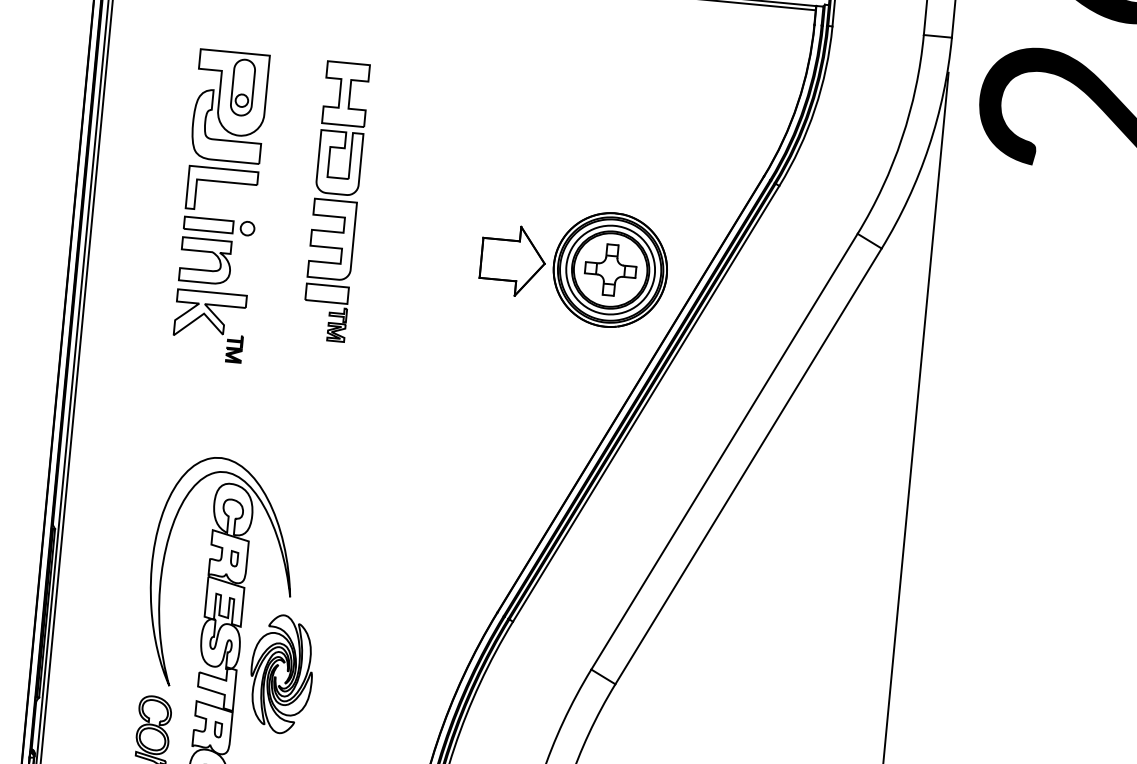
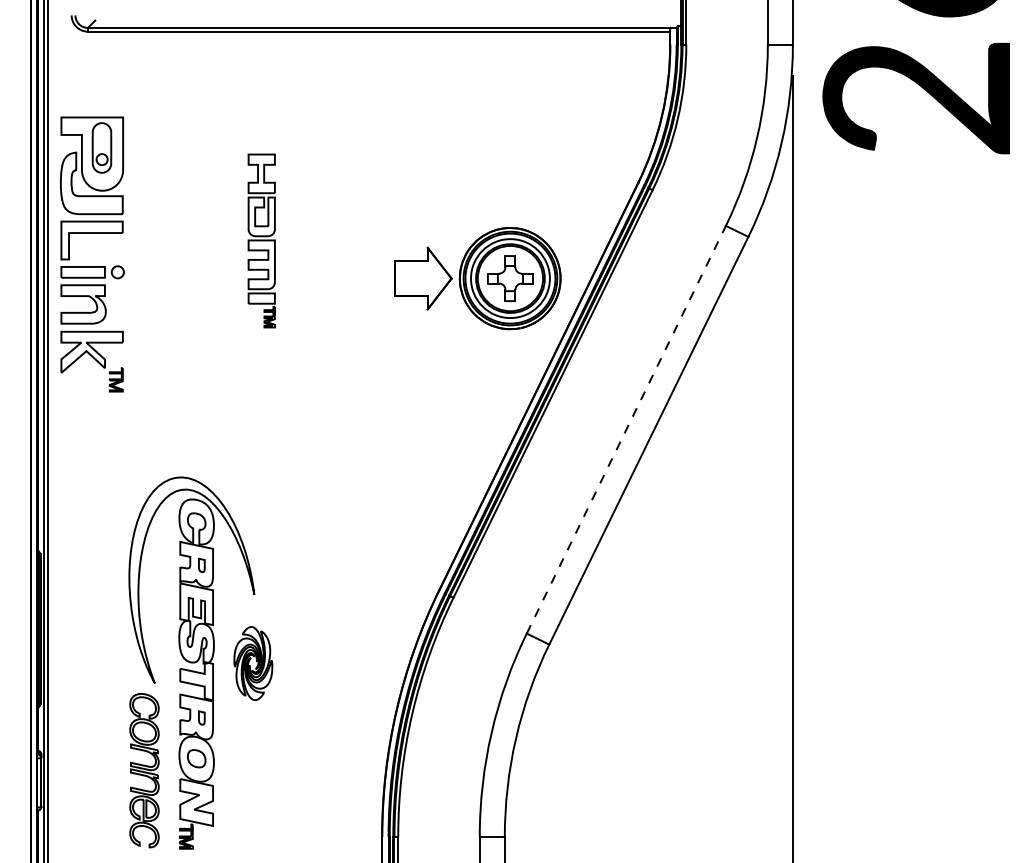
part: (335, 201) -> (261, 240), size x0.7
part: (219, 219) -> (92, 266), moved
line: (724, 451) -> (626, 429), solid -> dashed
part: (281, 674) -> (253, 663), size x0.7

